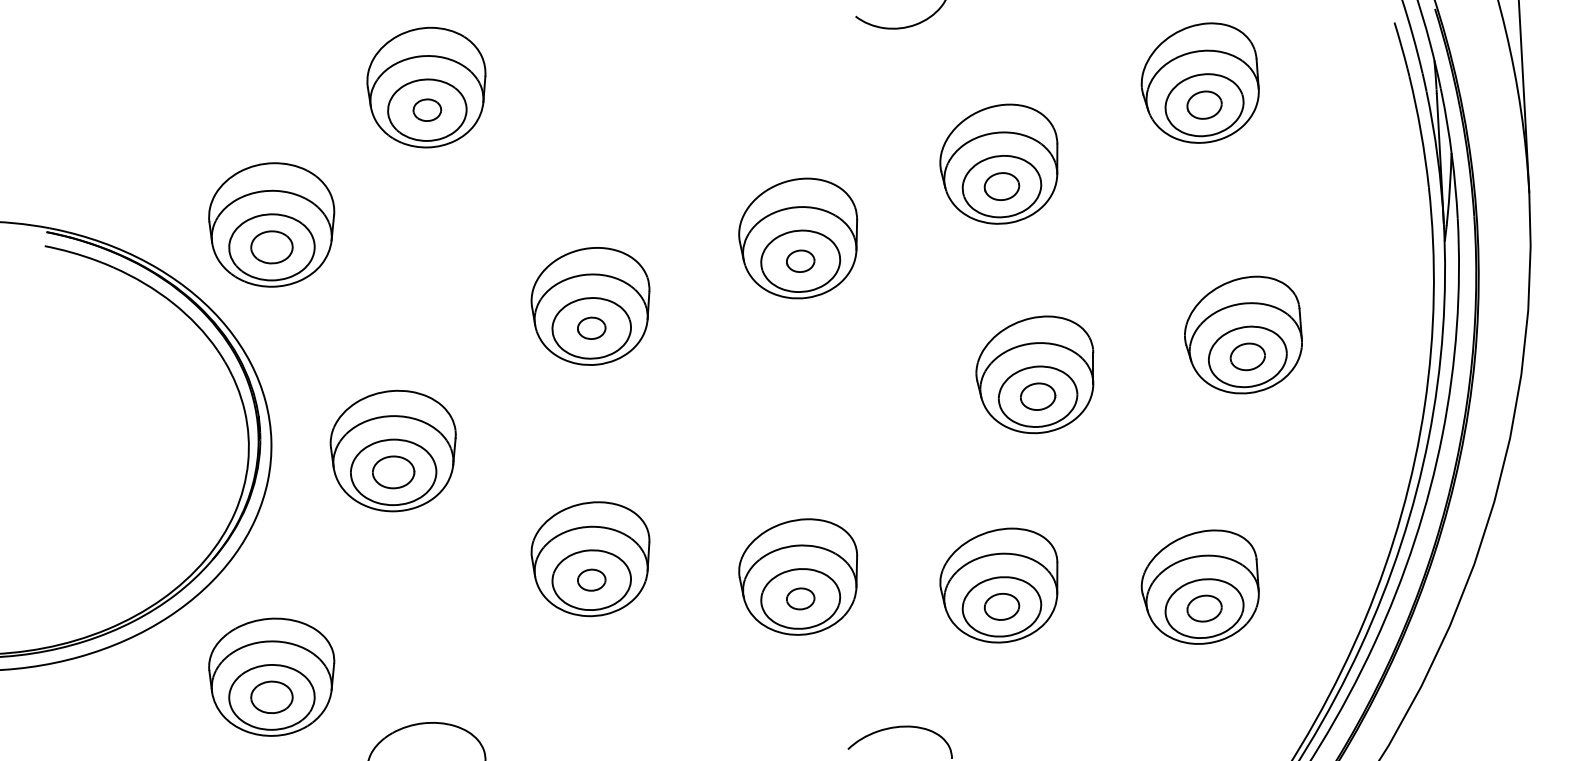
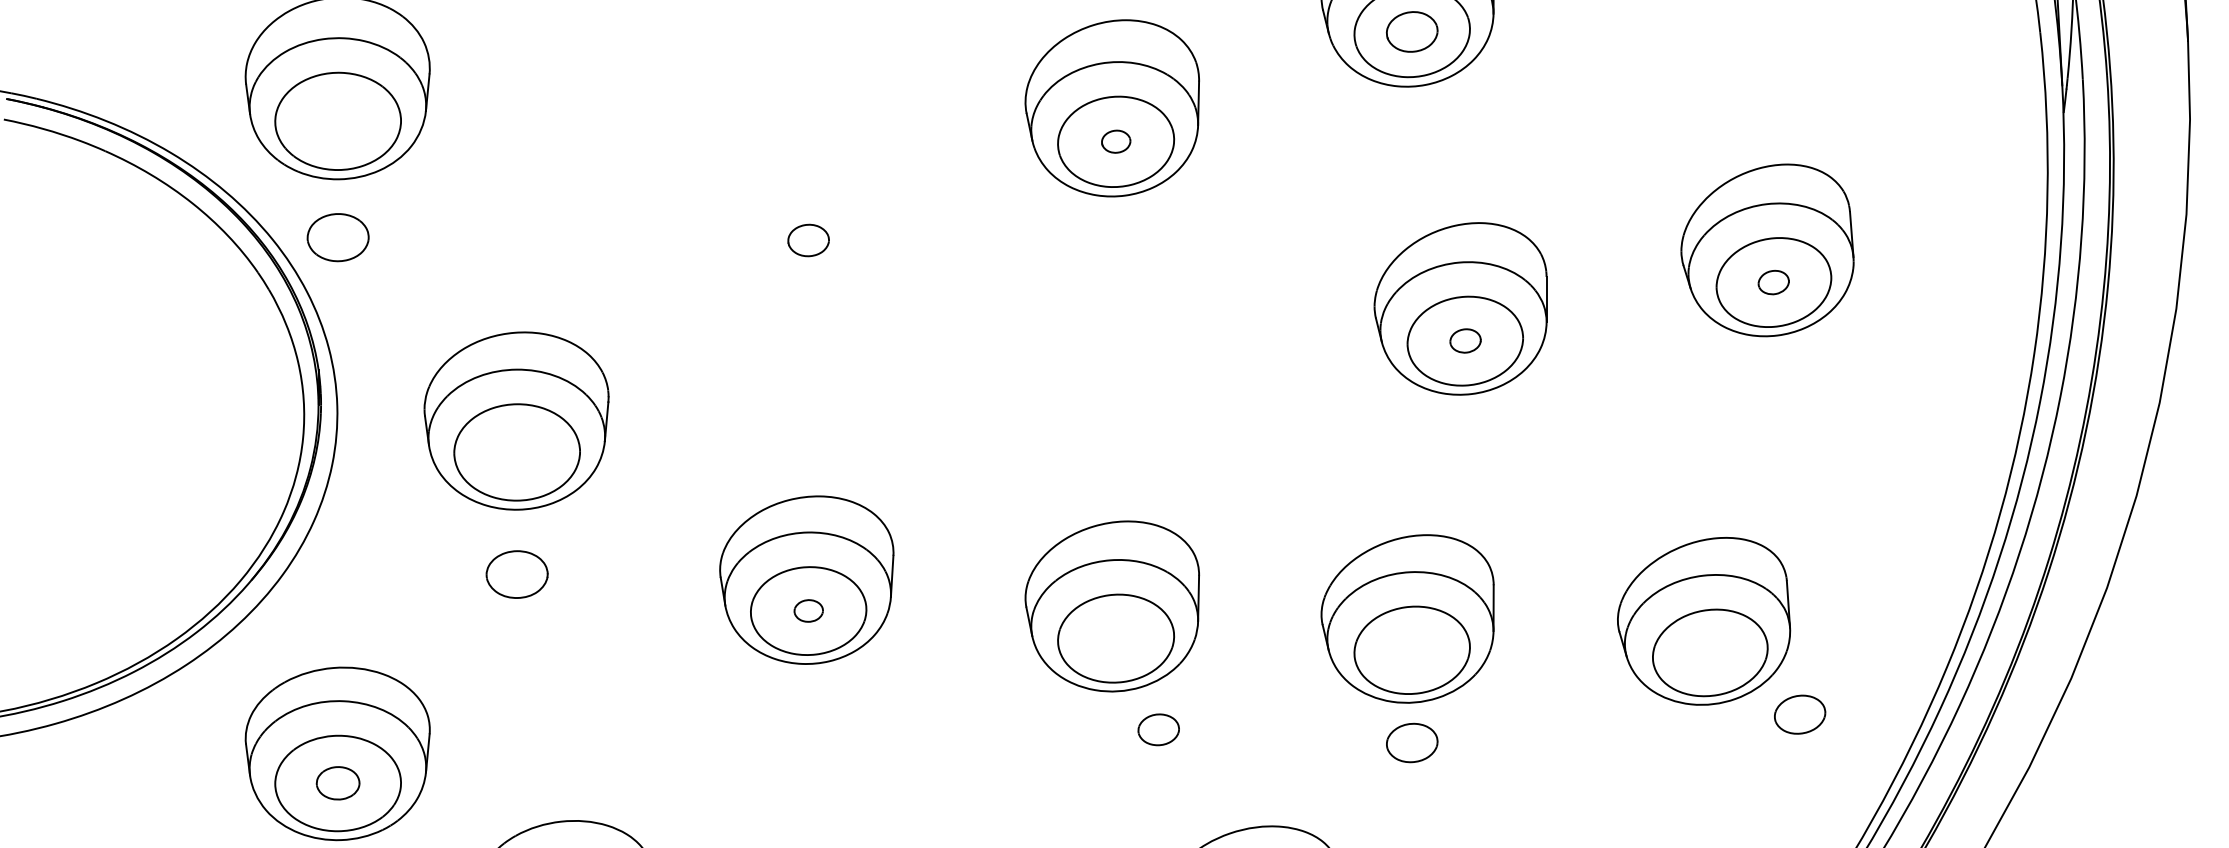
part: (271, 247) -> (337, 237), moved
part: (800, 260) -> (1115, 140), size x0.7
part: (590, 306) -> (806, 208), removed
part: (1247, 356) -> (1773, 281), size x0.6
part: (1038, 396) -> (1465, 340), size x0.6
part: (393, 472) -> (516, 574), moved
part: (591, 579) -> (808, 610), size x0.7
part: (800, 598) -> (1158, 729), moved
part: (1001, 606) -> (1411, 742), moved
part: (1204, 608) -> (1799, 714), moved
part: (271, 696) -> (337, 782), size x0.7

